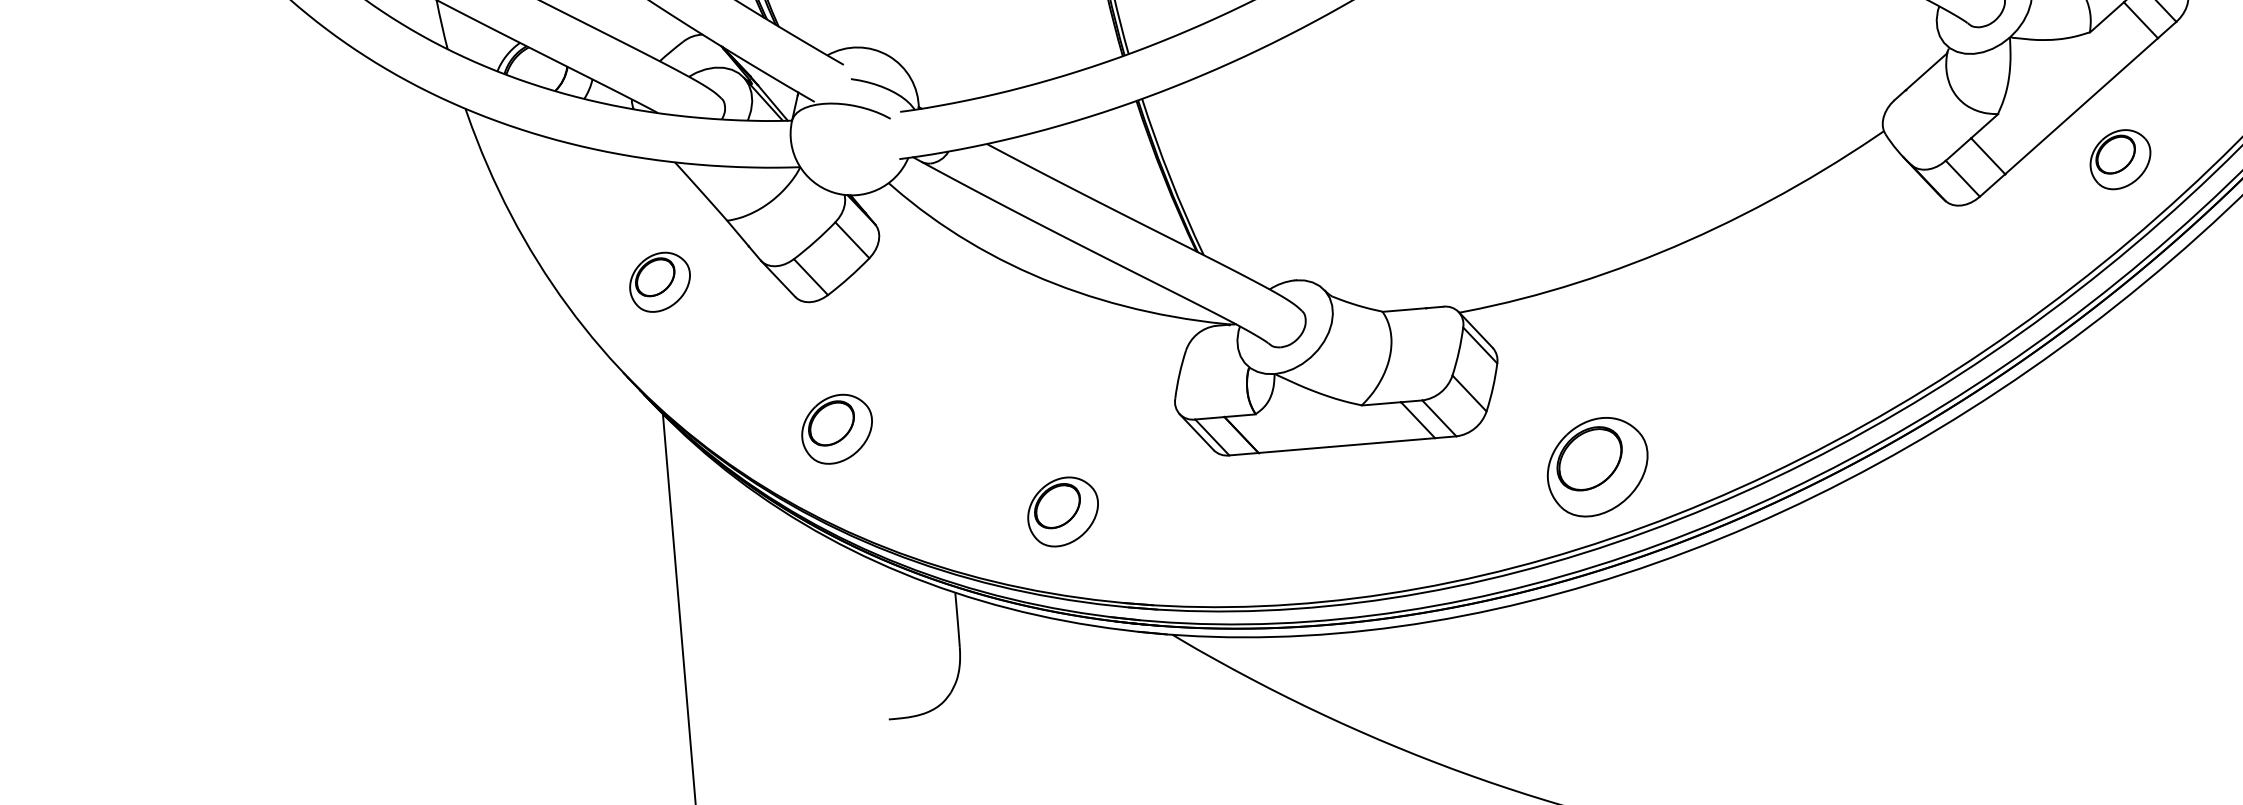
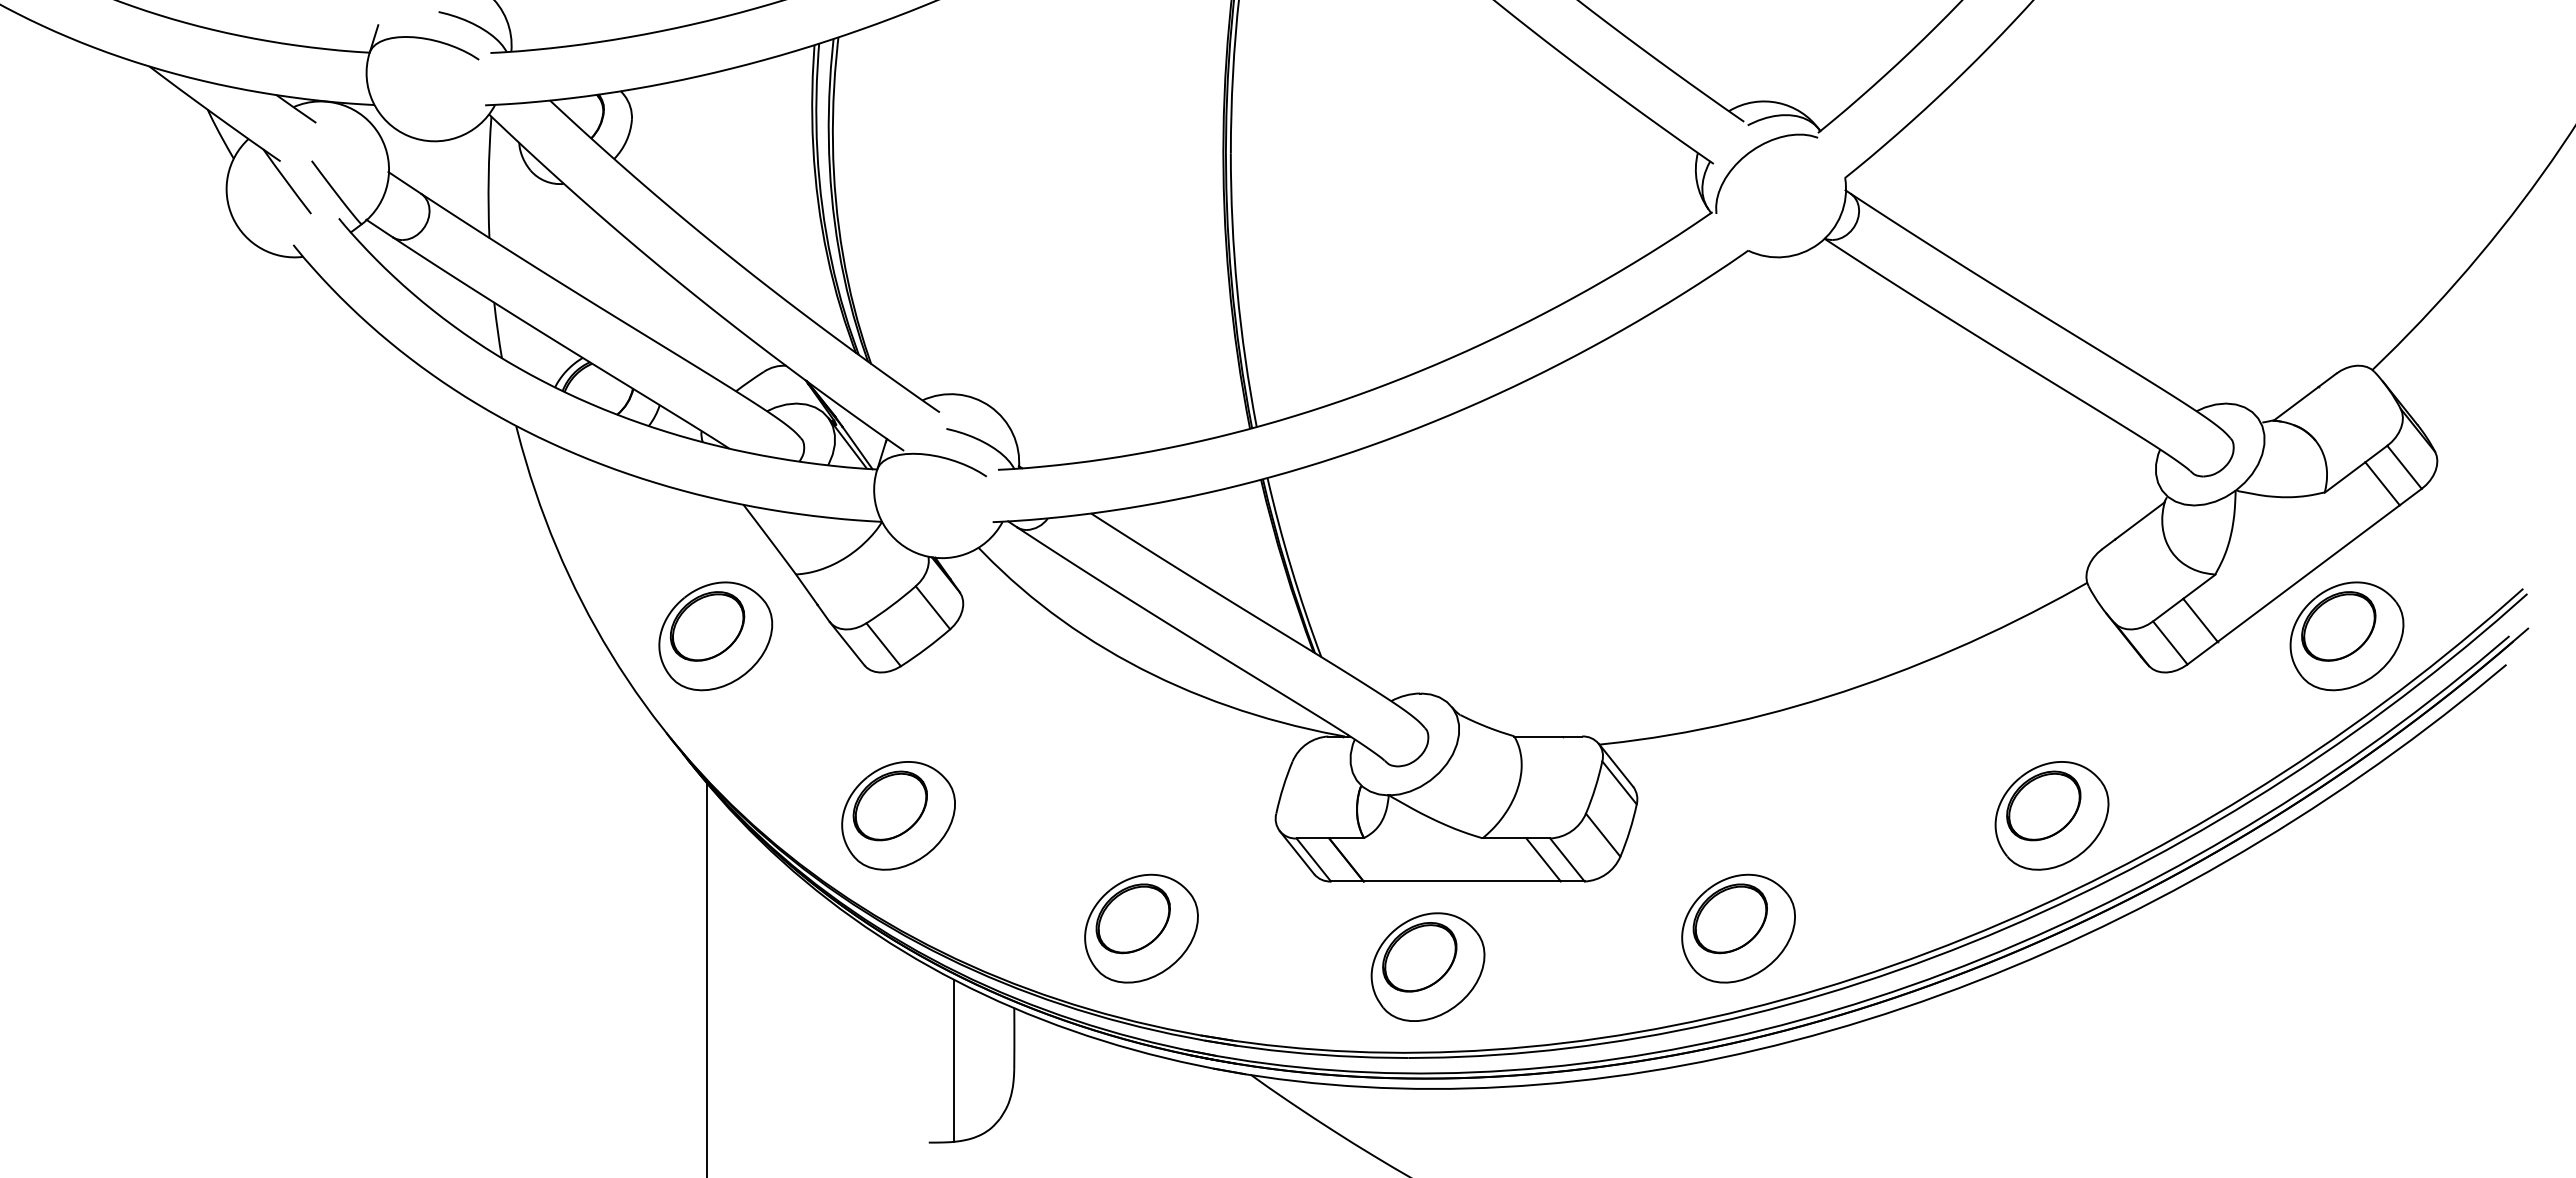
part: (2120, 159) -> (2346, 636), size x1.67
part: (659, 282) -> (715, 636), size x1.67
part: (1869, 342) -> (2051, 815), added
part: (837, 428) -> (898, 815), size x1.43
part: (1063, 511) -> (1141, 928), size x1.43
part: (1322, 524) -> (1427, 966), added
line: (904, 644) -> (953, 1060), added

